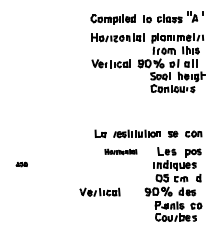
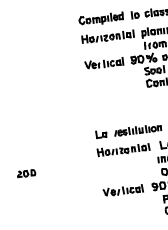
part: (120, 151) -> (123, 149), size x1.67
part: (21, 164) -> (26, 173), size x1.67
part: (99, 191) -> (122, 189), moved

